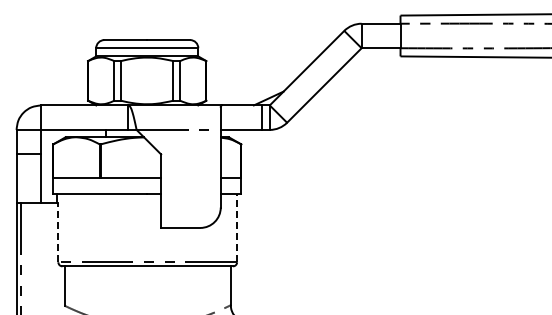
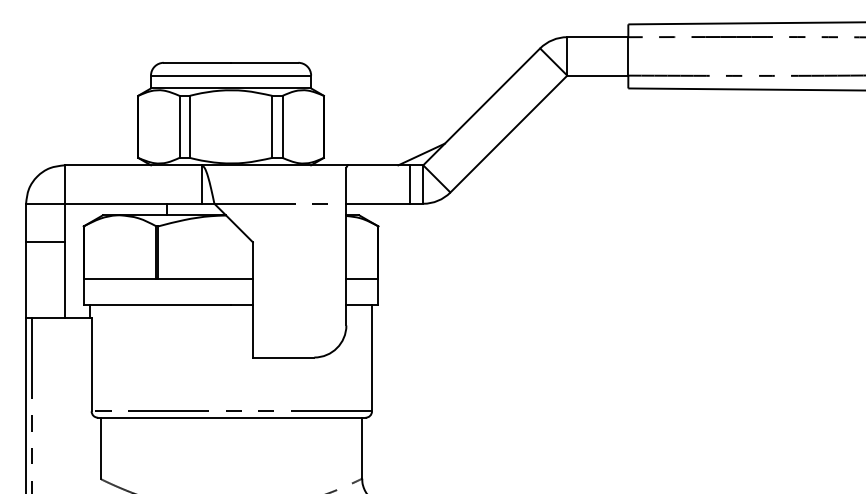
line: (237, 228) -> (372, 358), dashed -> solid
line: (58, 232) -> (91, 364), dashed -> solid

